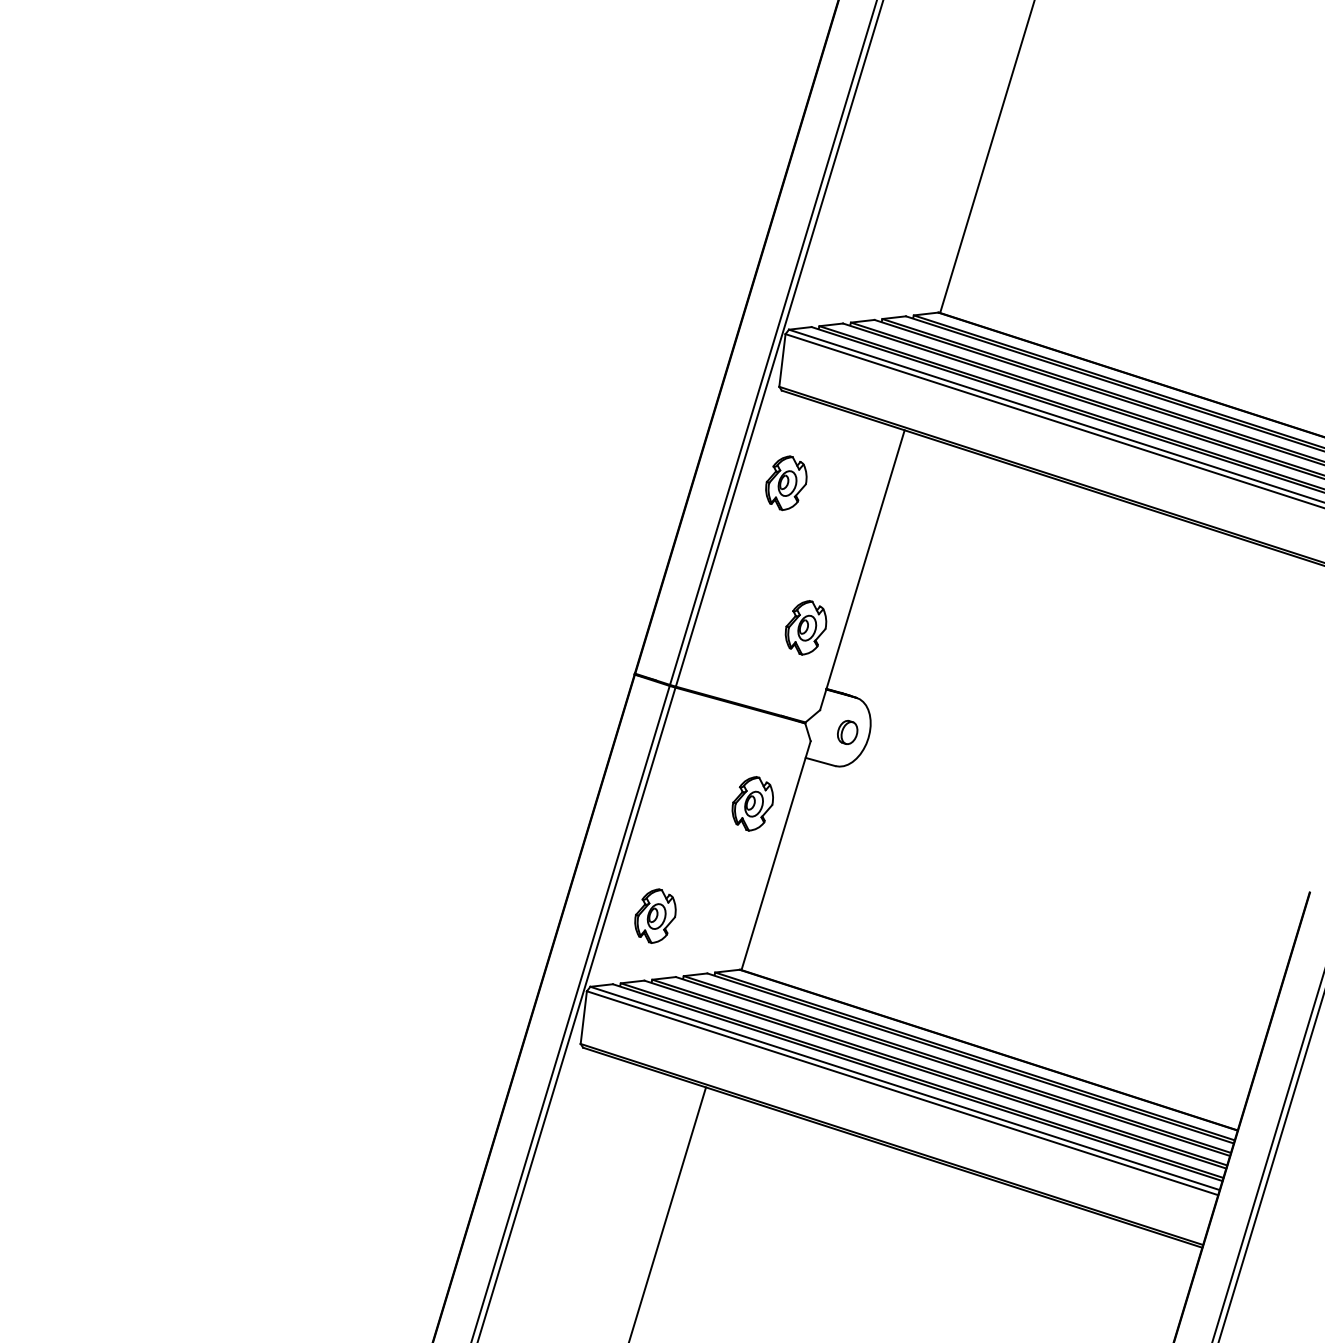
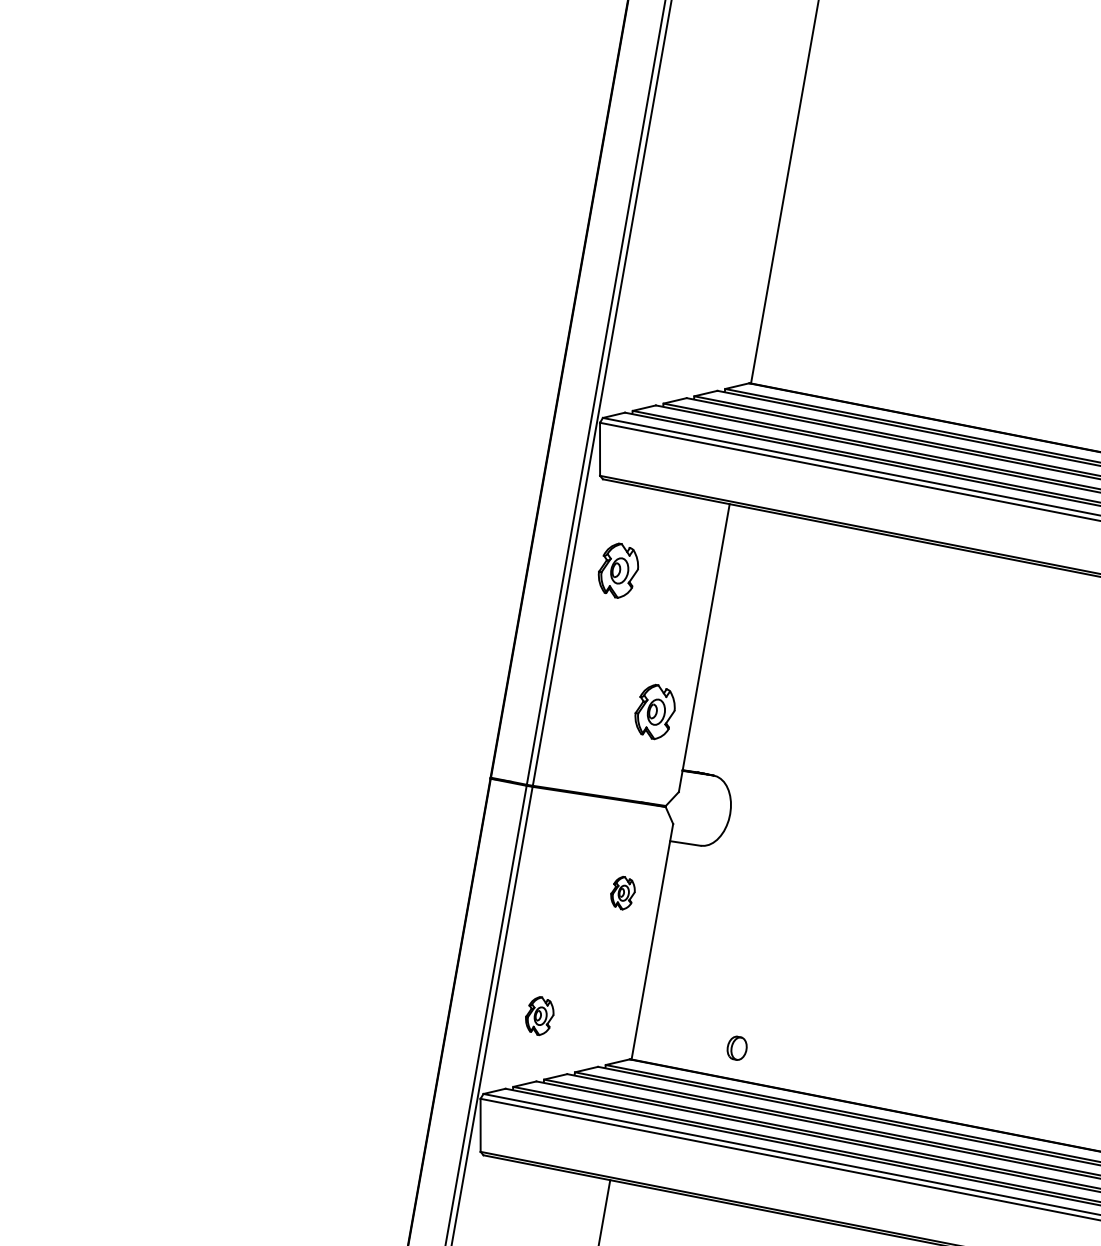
part: (847, 732) -> (737, 1048), moved
part: (752, 803) -> (622, 892), size x0.6
part: (655, 915) -> (539, 1015), size x0.7

